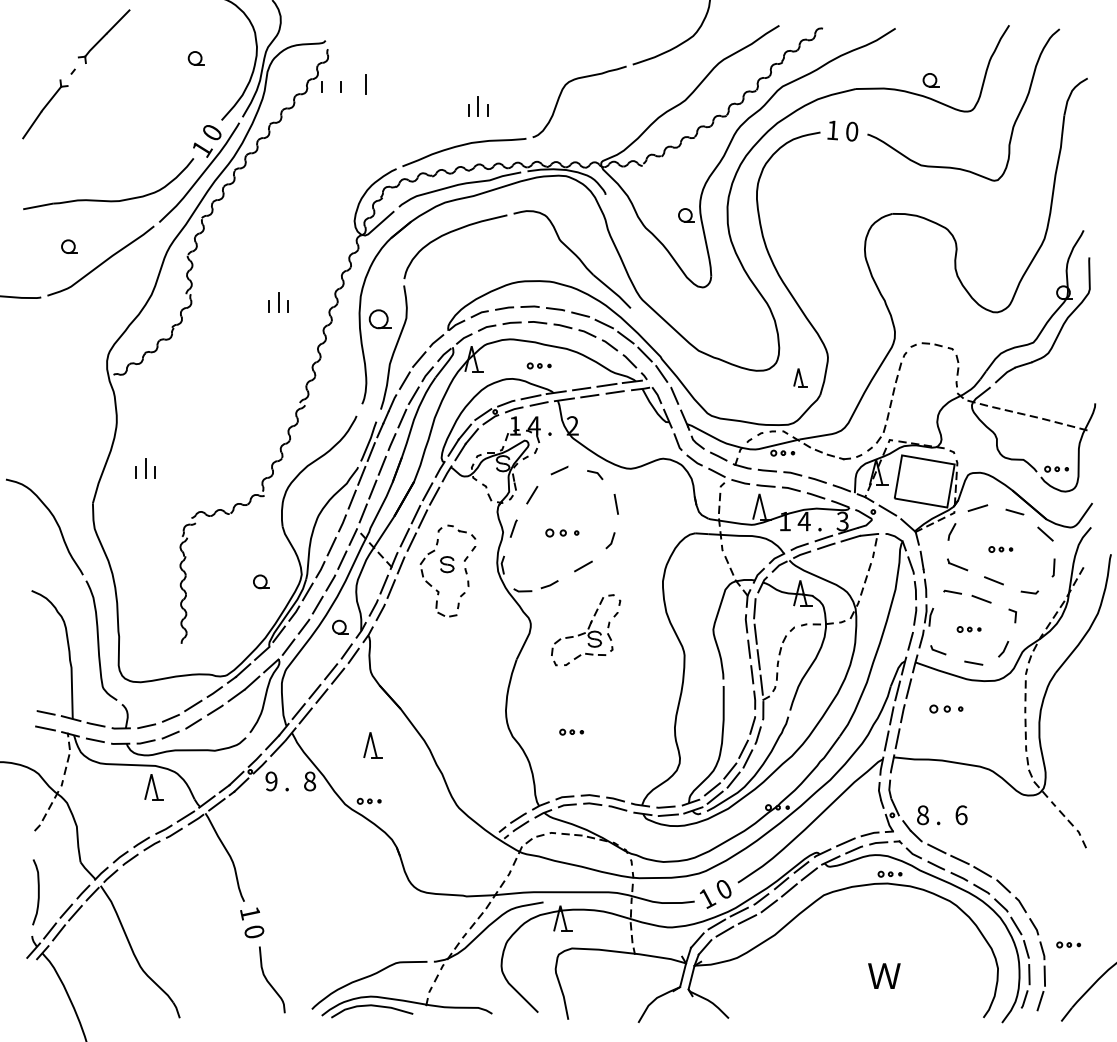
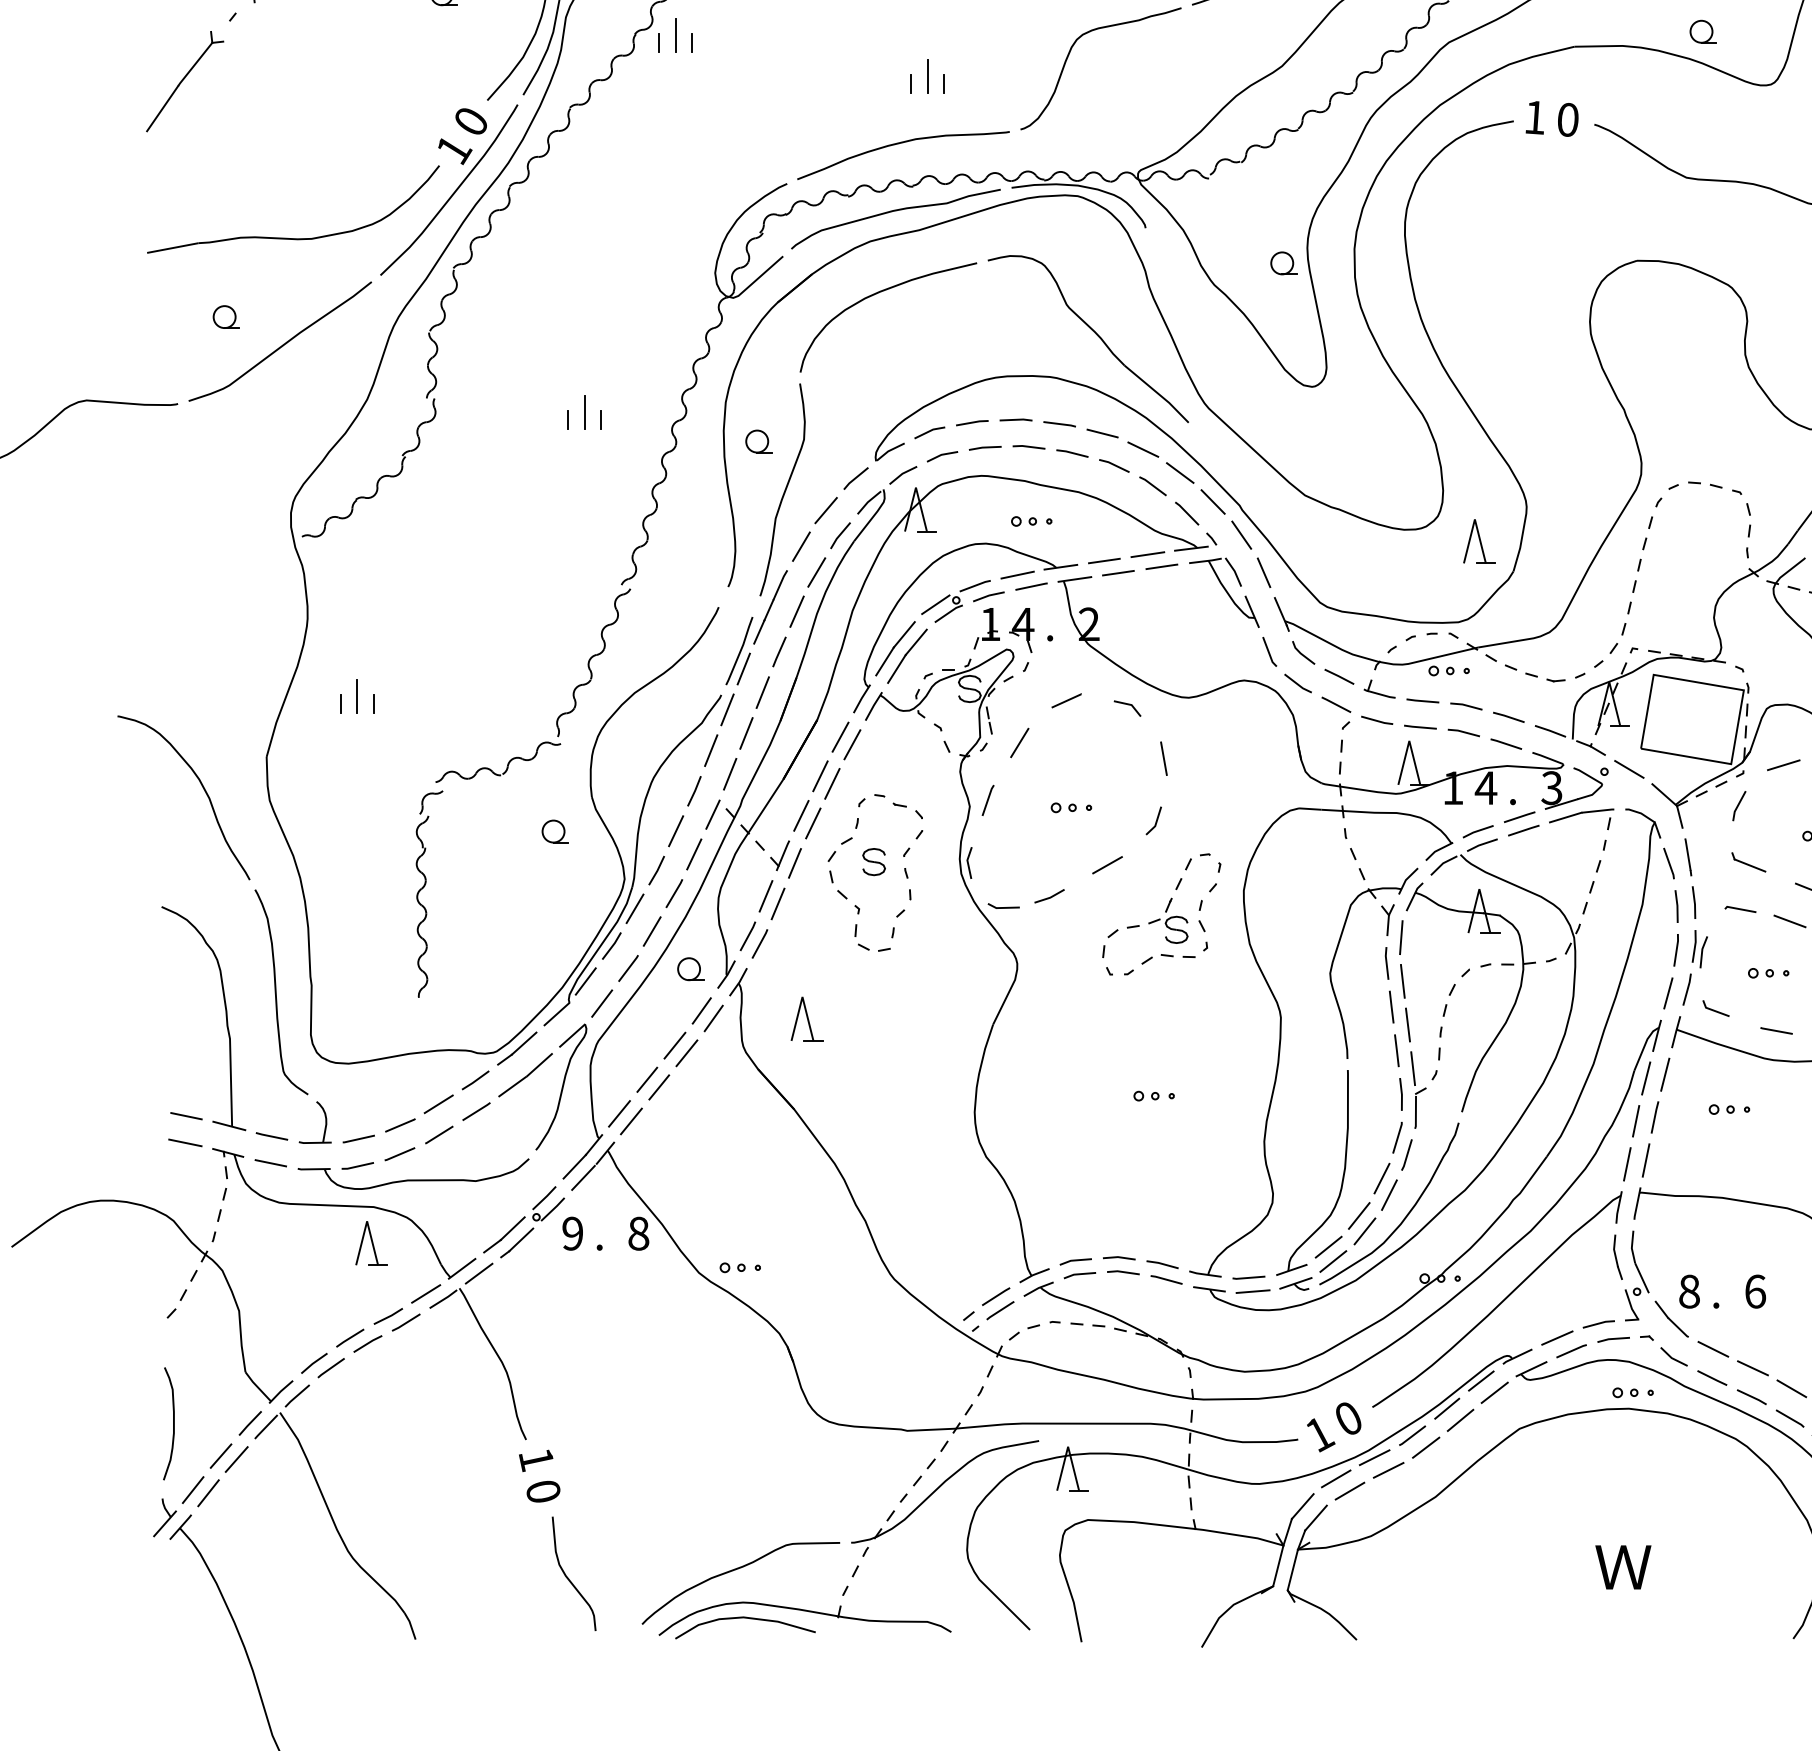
line: (365, 84) -> (675, 35), moved
part: (379, 319) -> (757, 441), size x0.71
part: (800, 377) -> (1479, 541), size x1.43
part: (562, 532) -> (1071, 806), size x0.71
part: (261, 581) -> (555, 830), moved
part: (586, 630) -> (1162, 914), moved
part: (945, 708) -> (1728, 1108), size x0.71
part: (571, 731) -> (1153, 1094), moved
part: (372, 745) -> (805, 1019), moved

